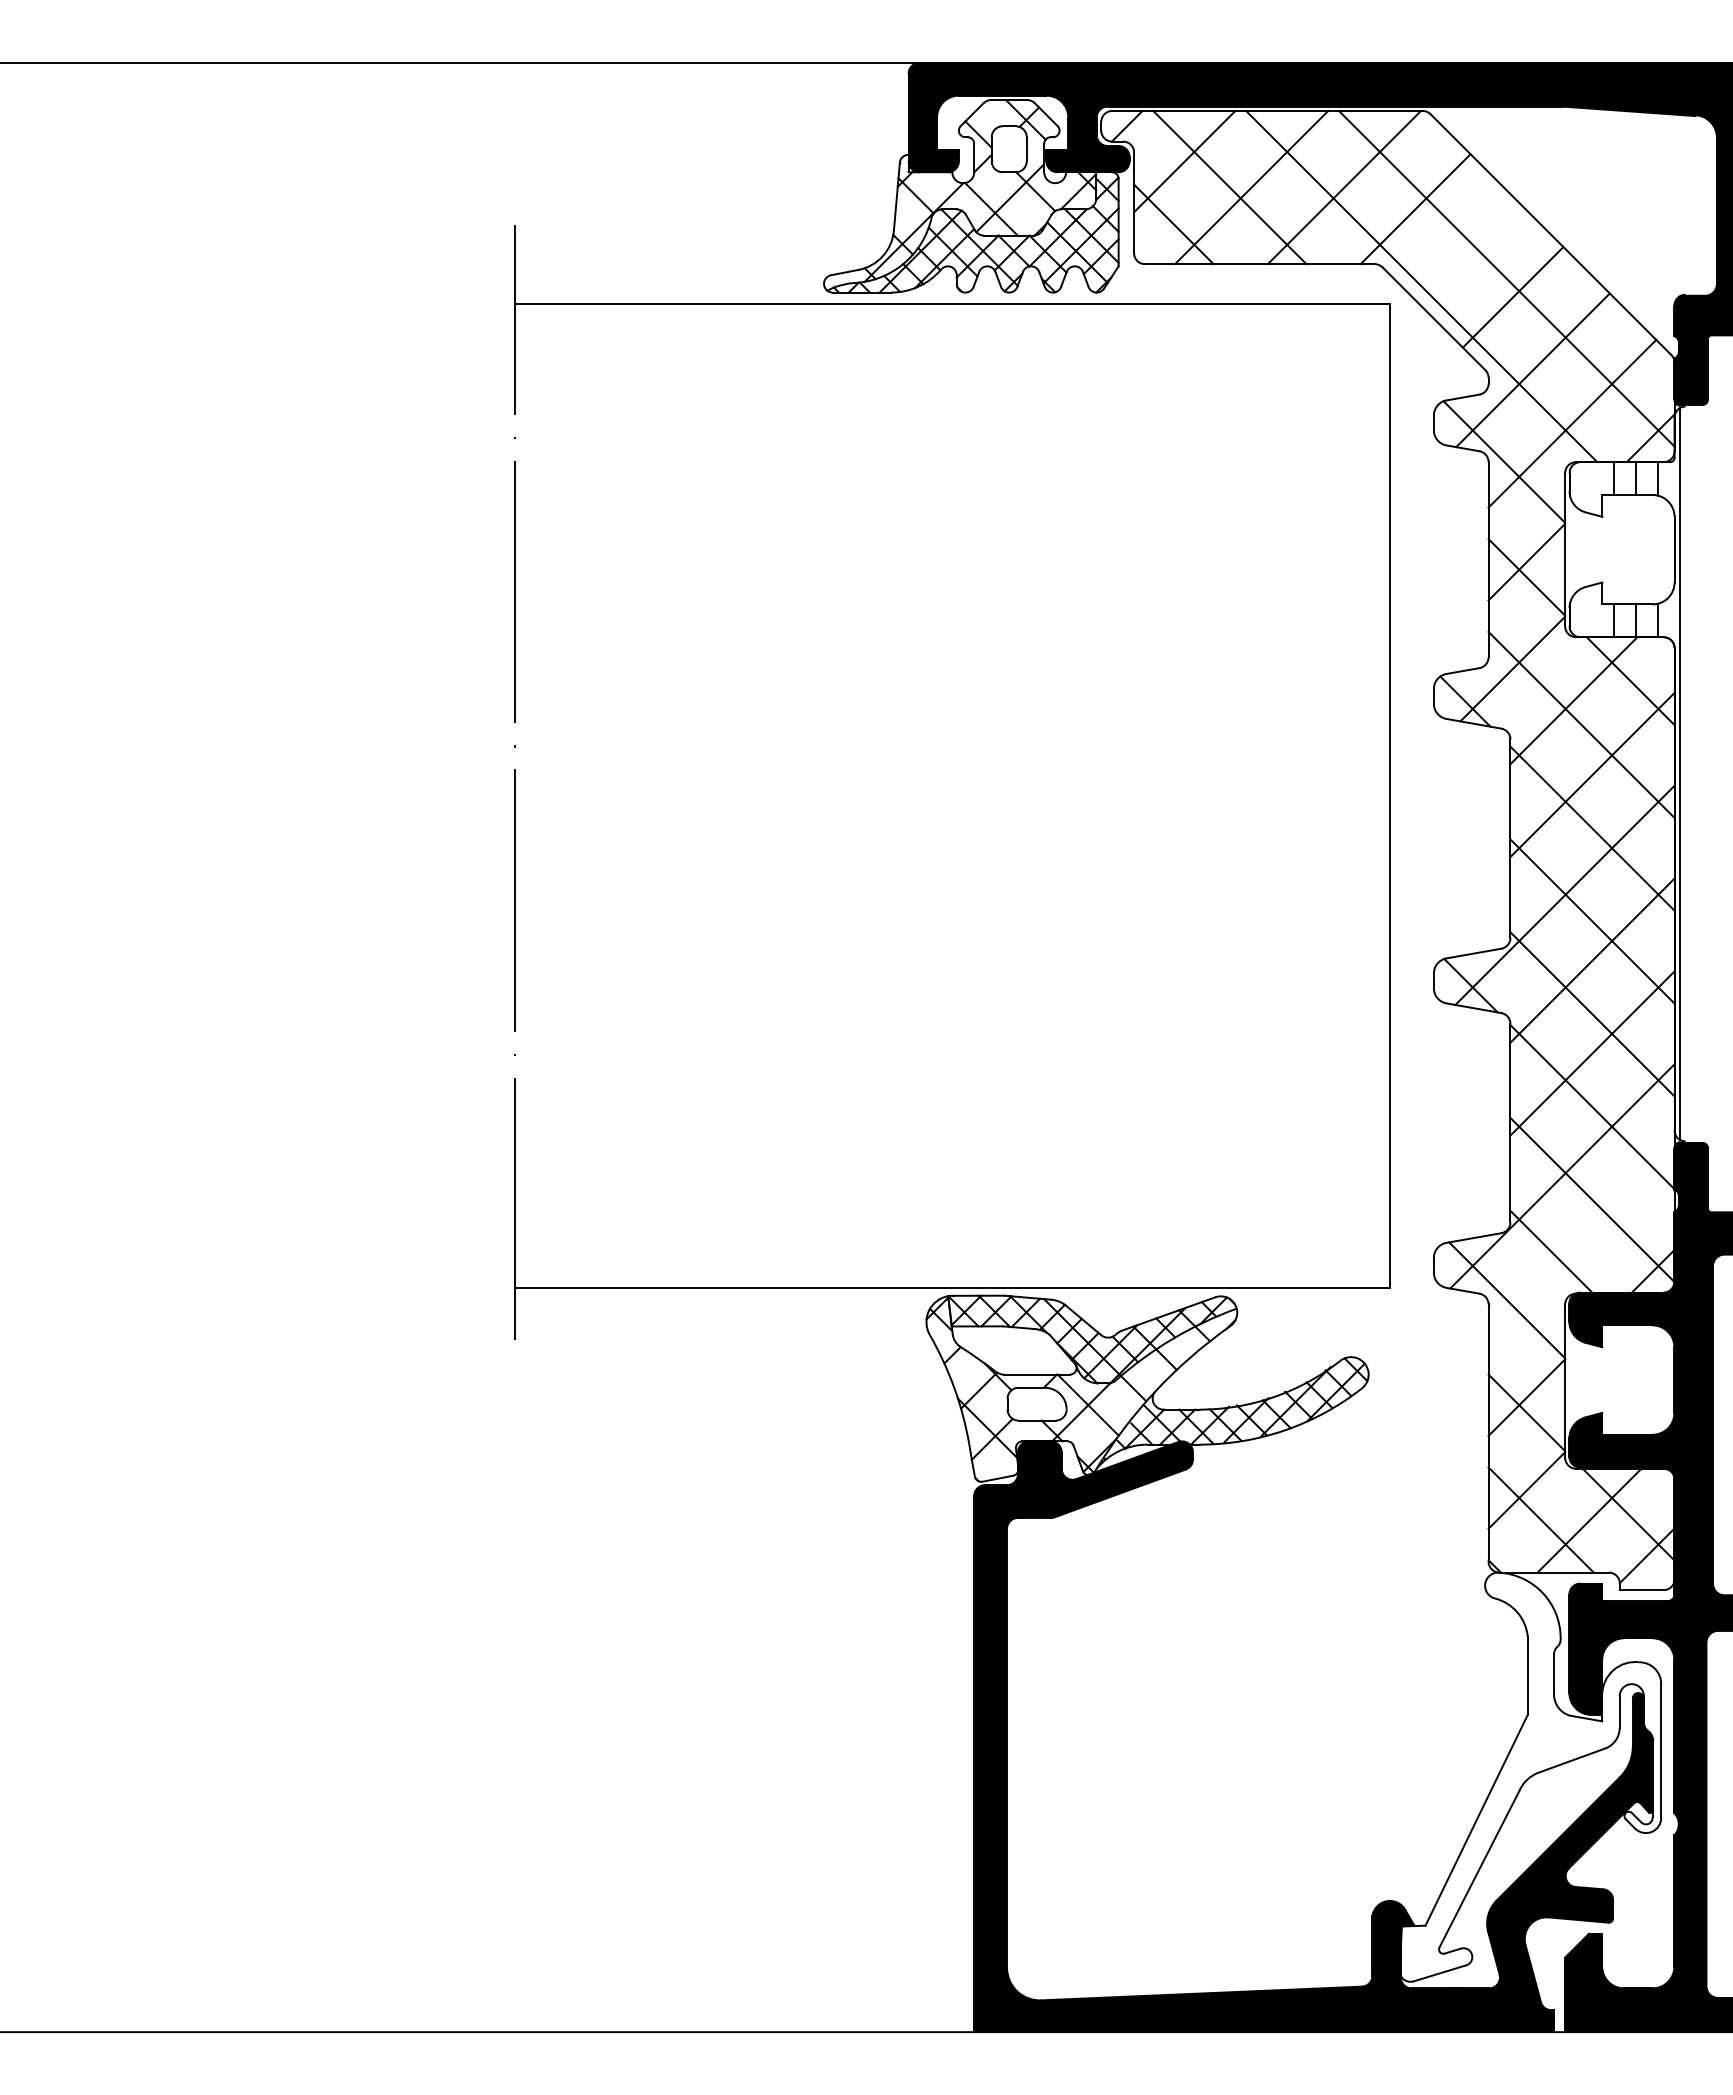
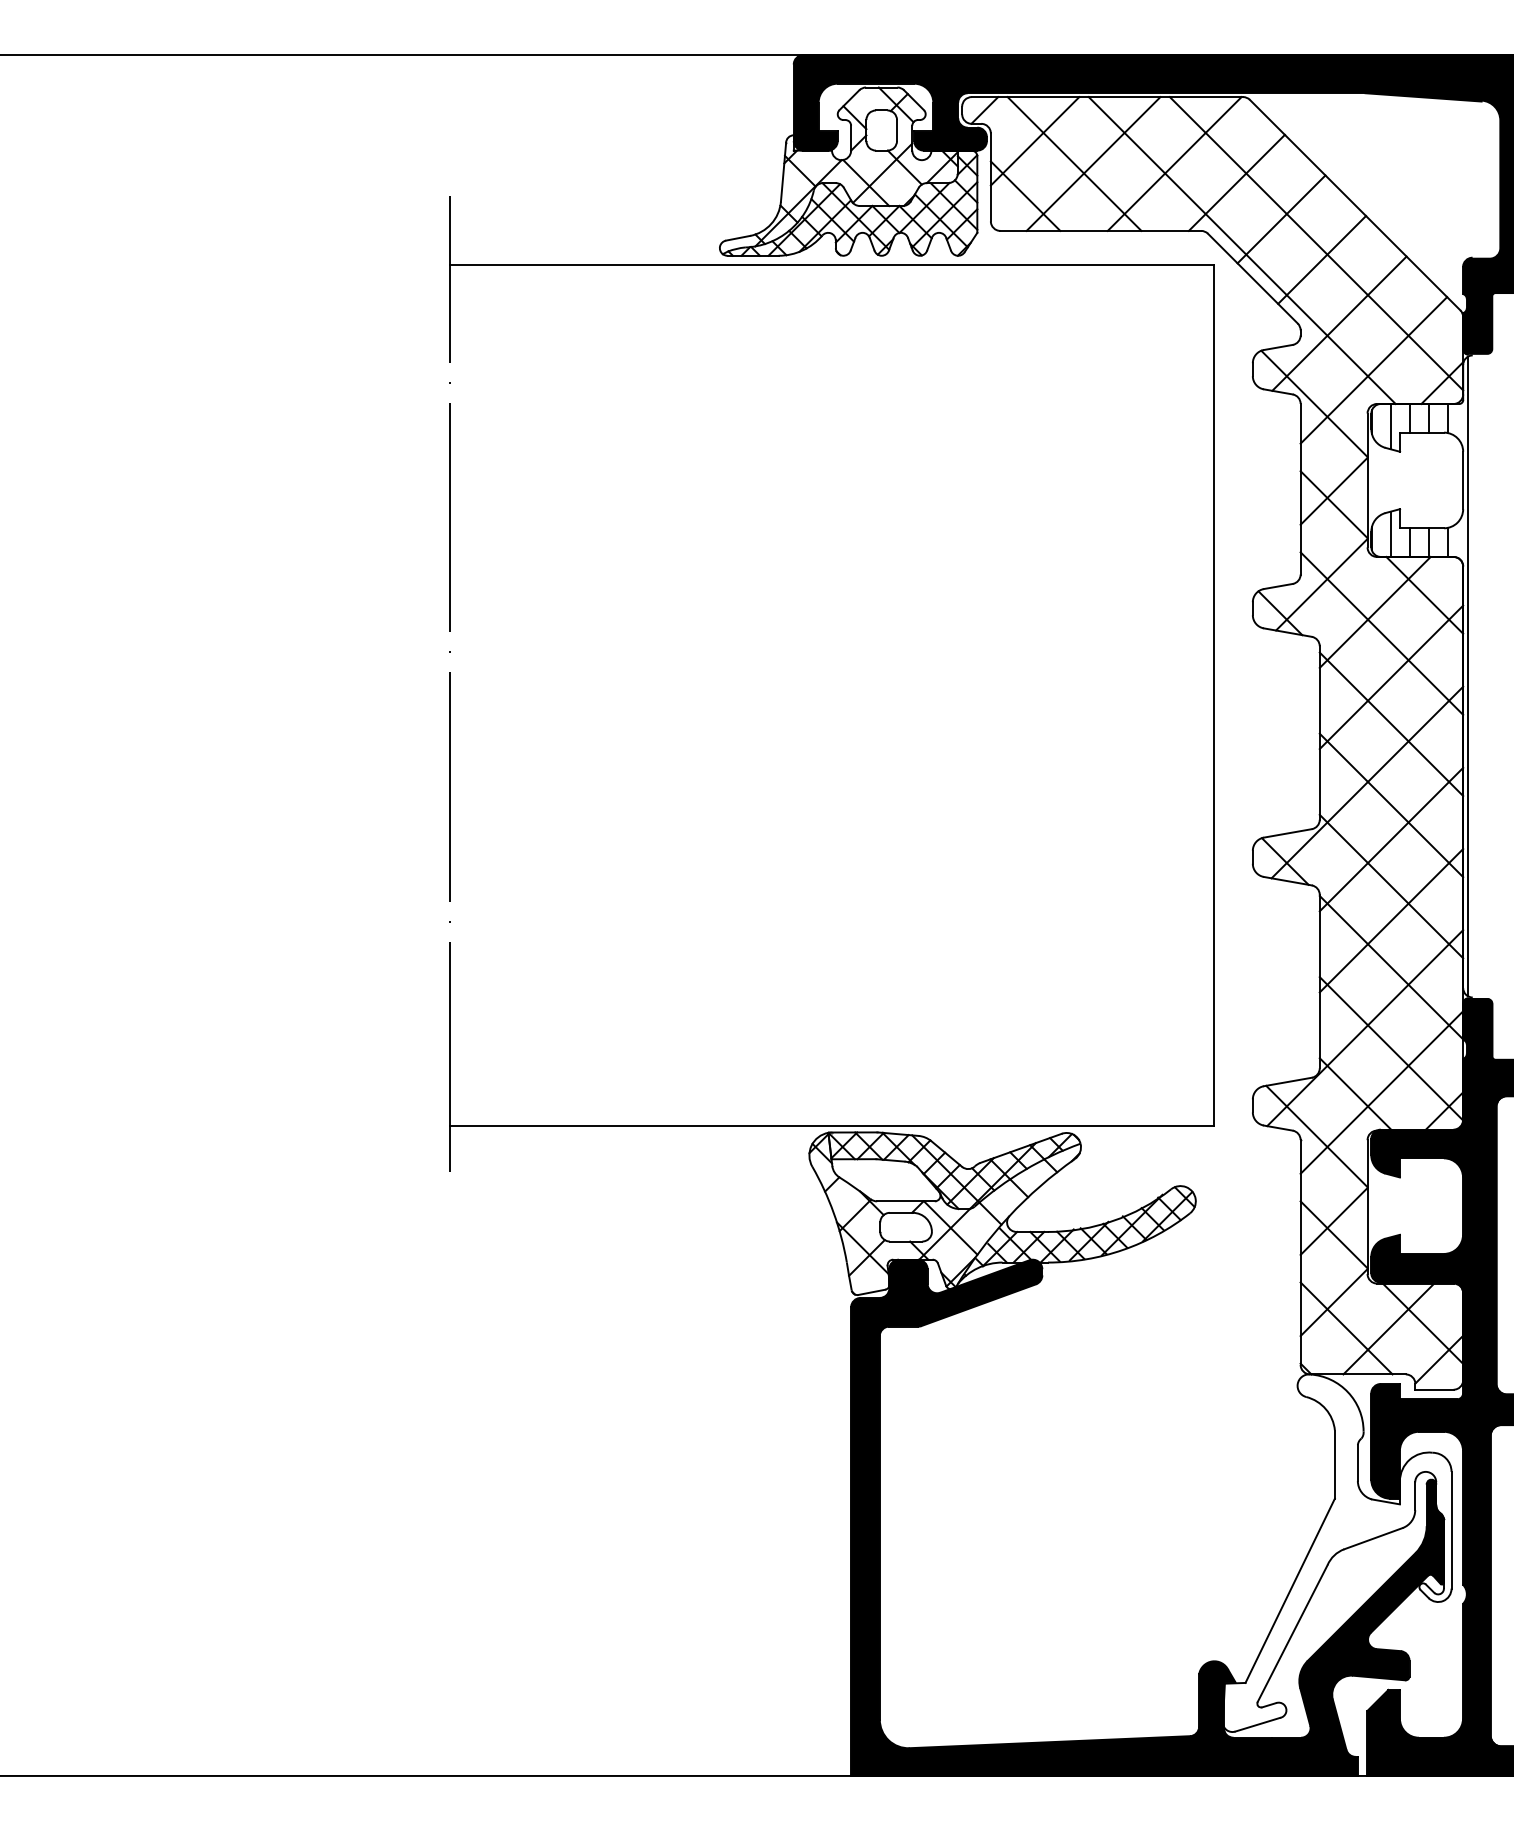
line: (1466, 250) -> (1281, 219), added
line: (1592, 488) -> (1391, 426), added
line: (1592, 611) -> (1391, 534), added
line: (1581, 1250) -> (1381, 1092), added

